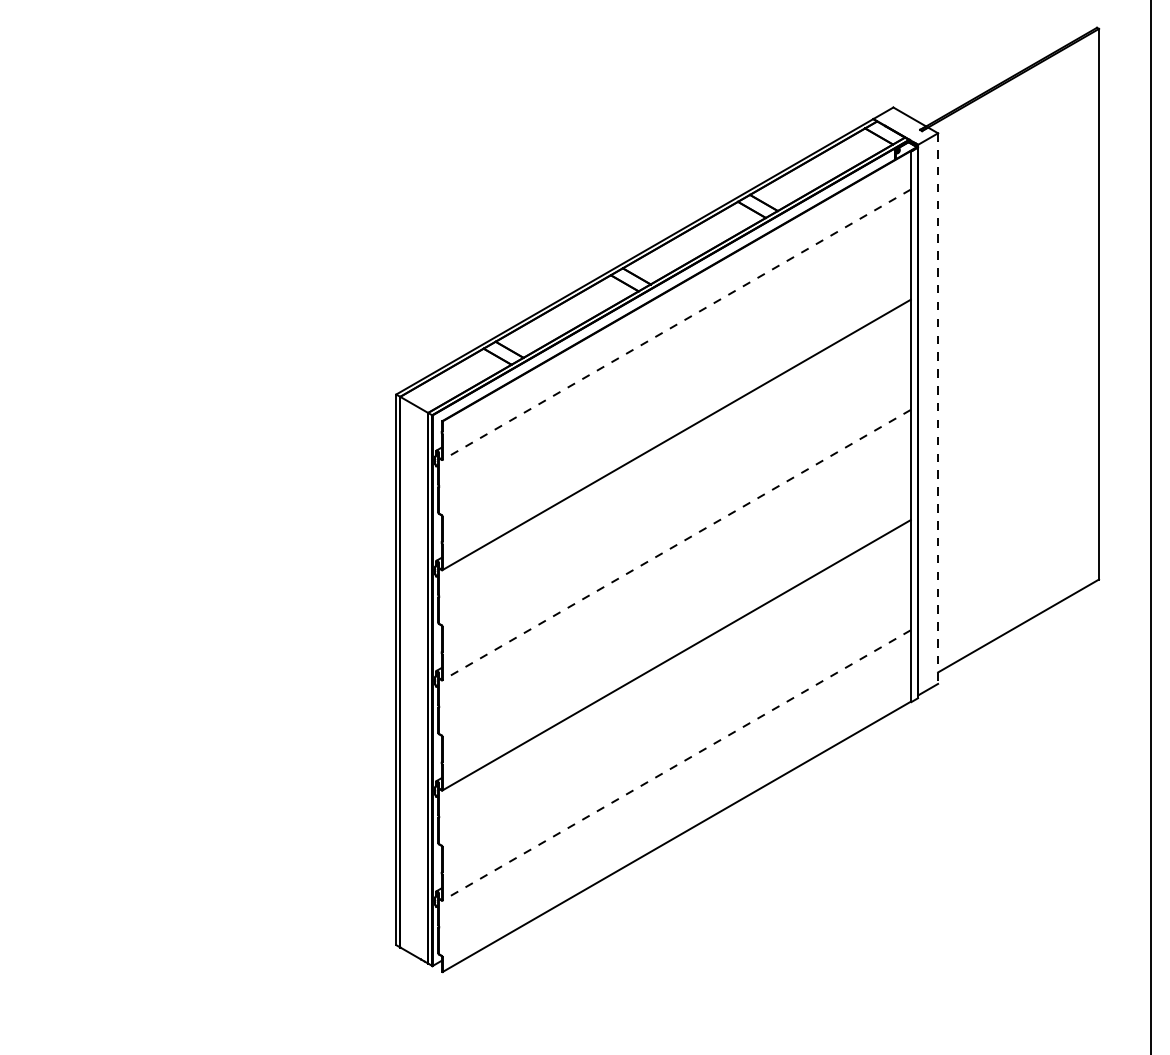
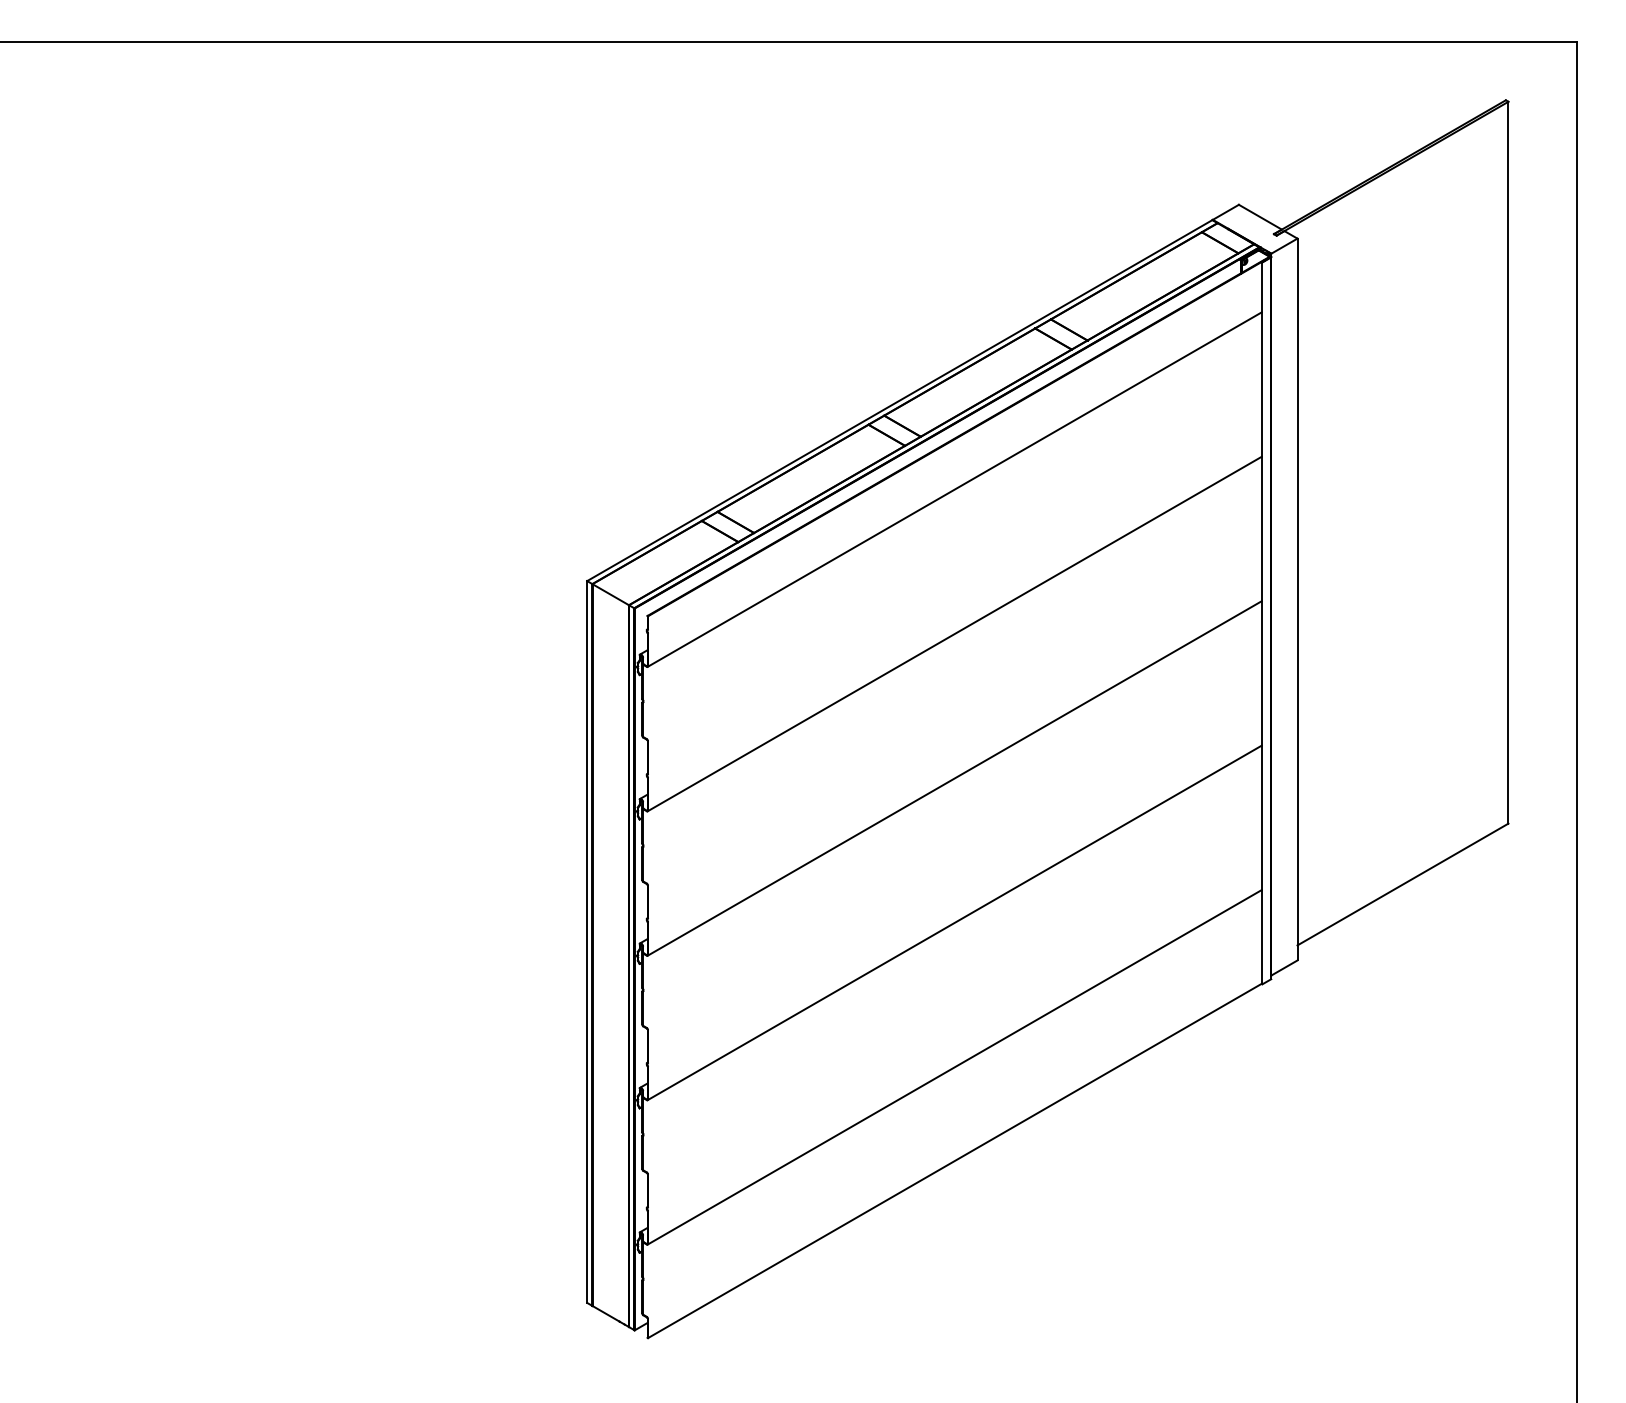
line: (676, 324) -> (954, 489), dashed -> solid
line: (938, 408) -> (1297, 599), dashed -> solid
line: (676, 545) -> (954, 778), dashed -> solid
line: (676, 765) -> (954, 1067), dashed -> solid

